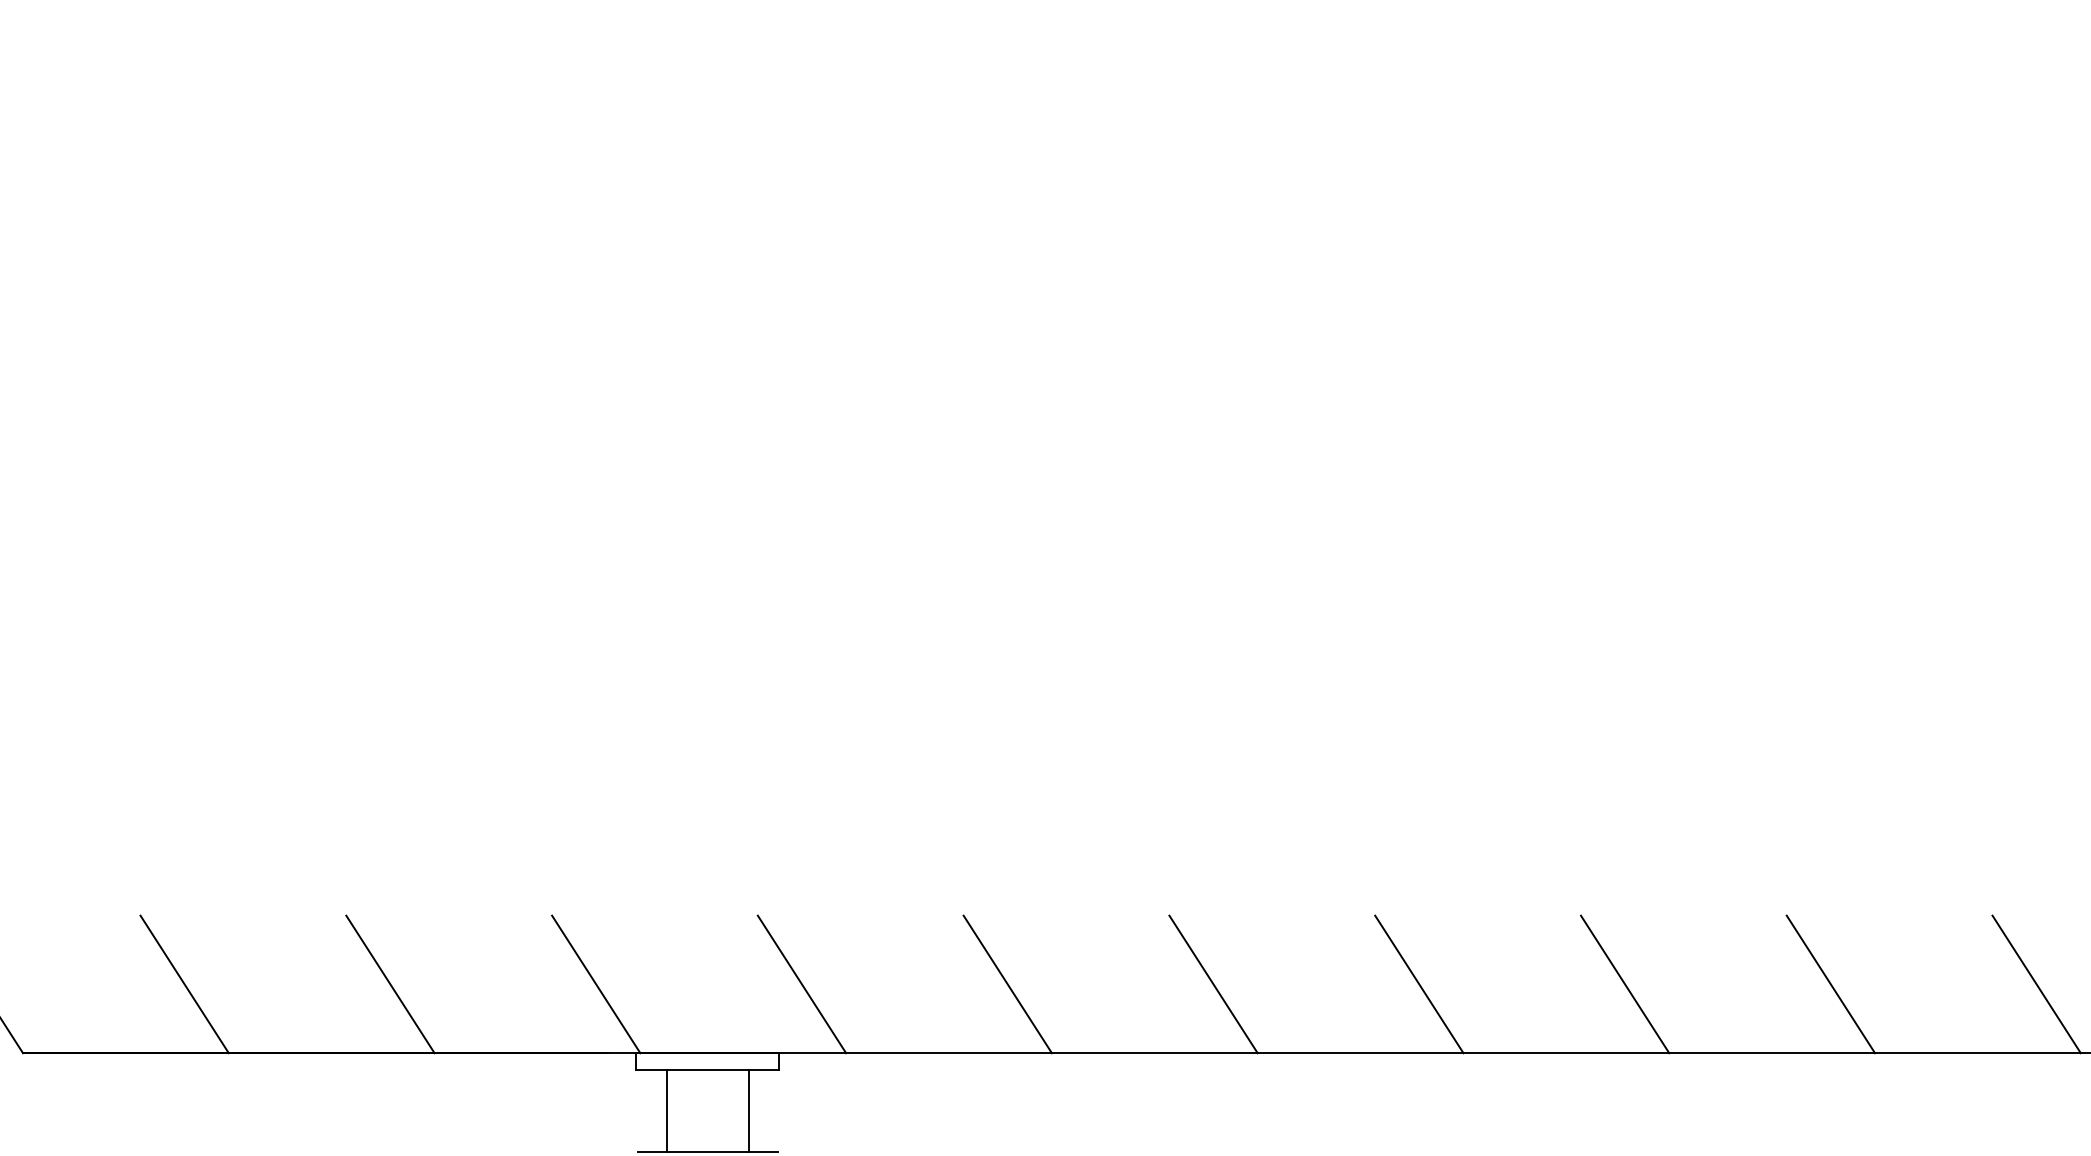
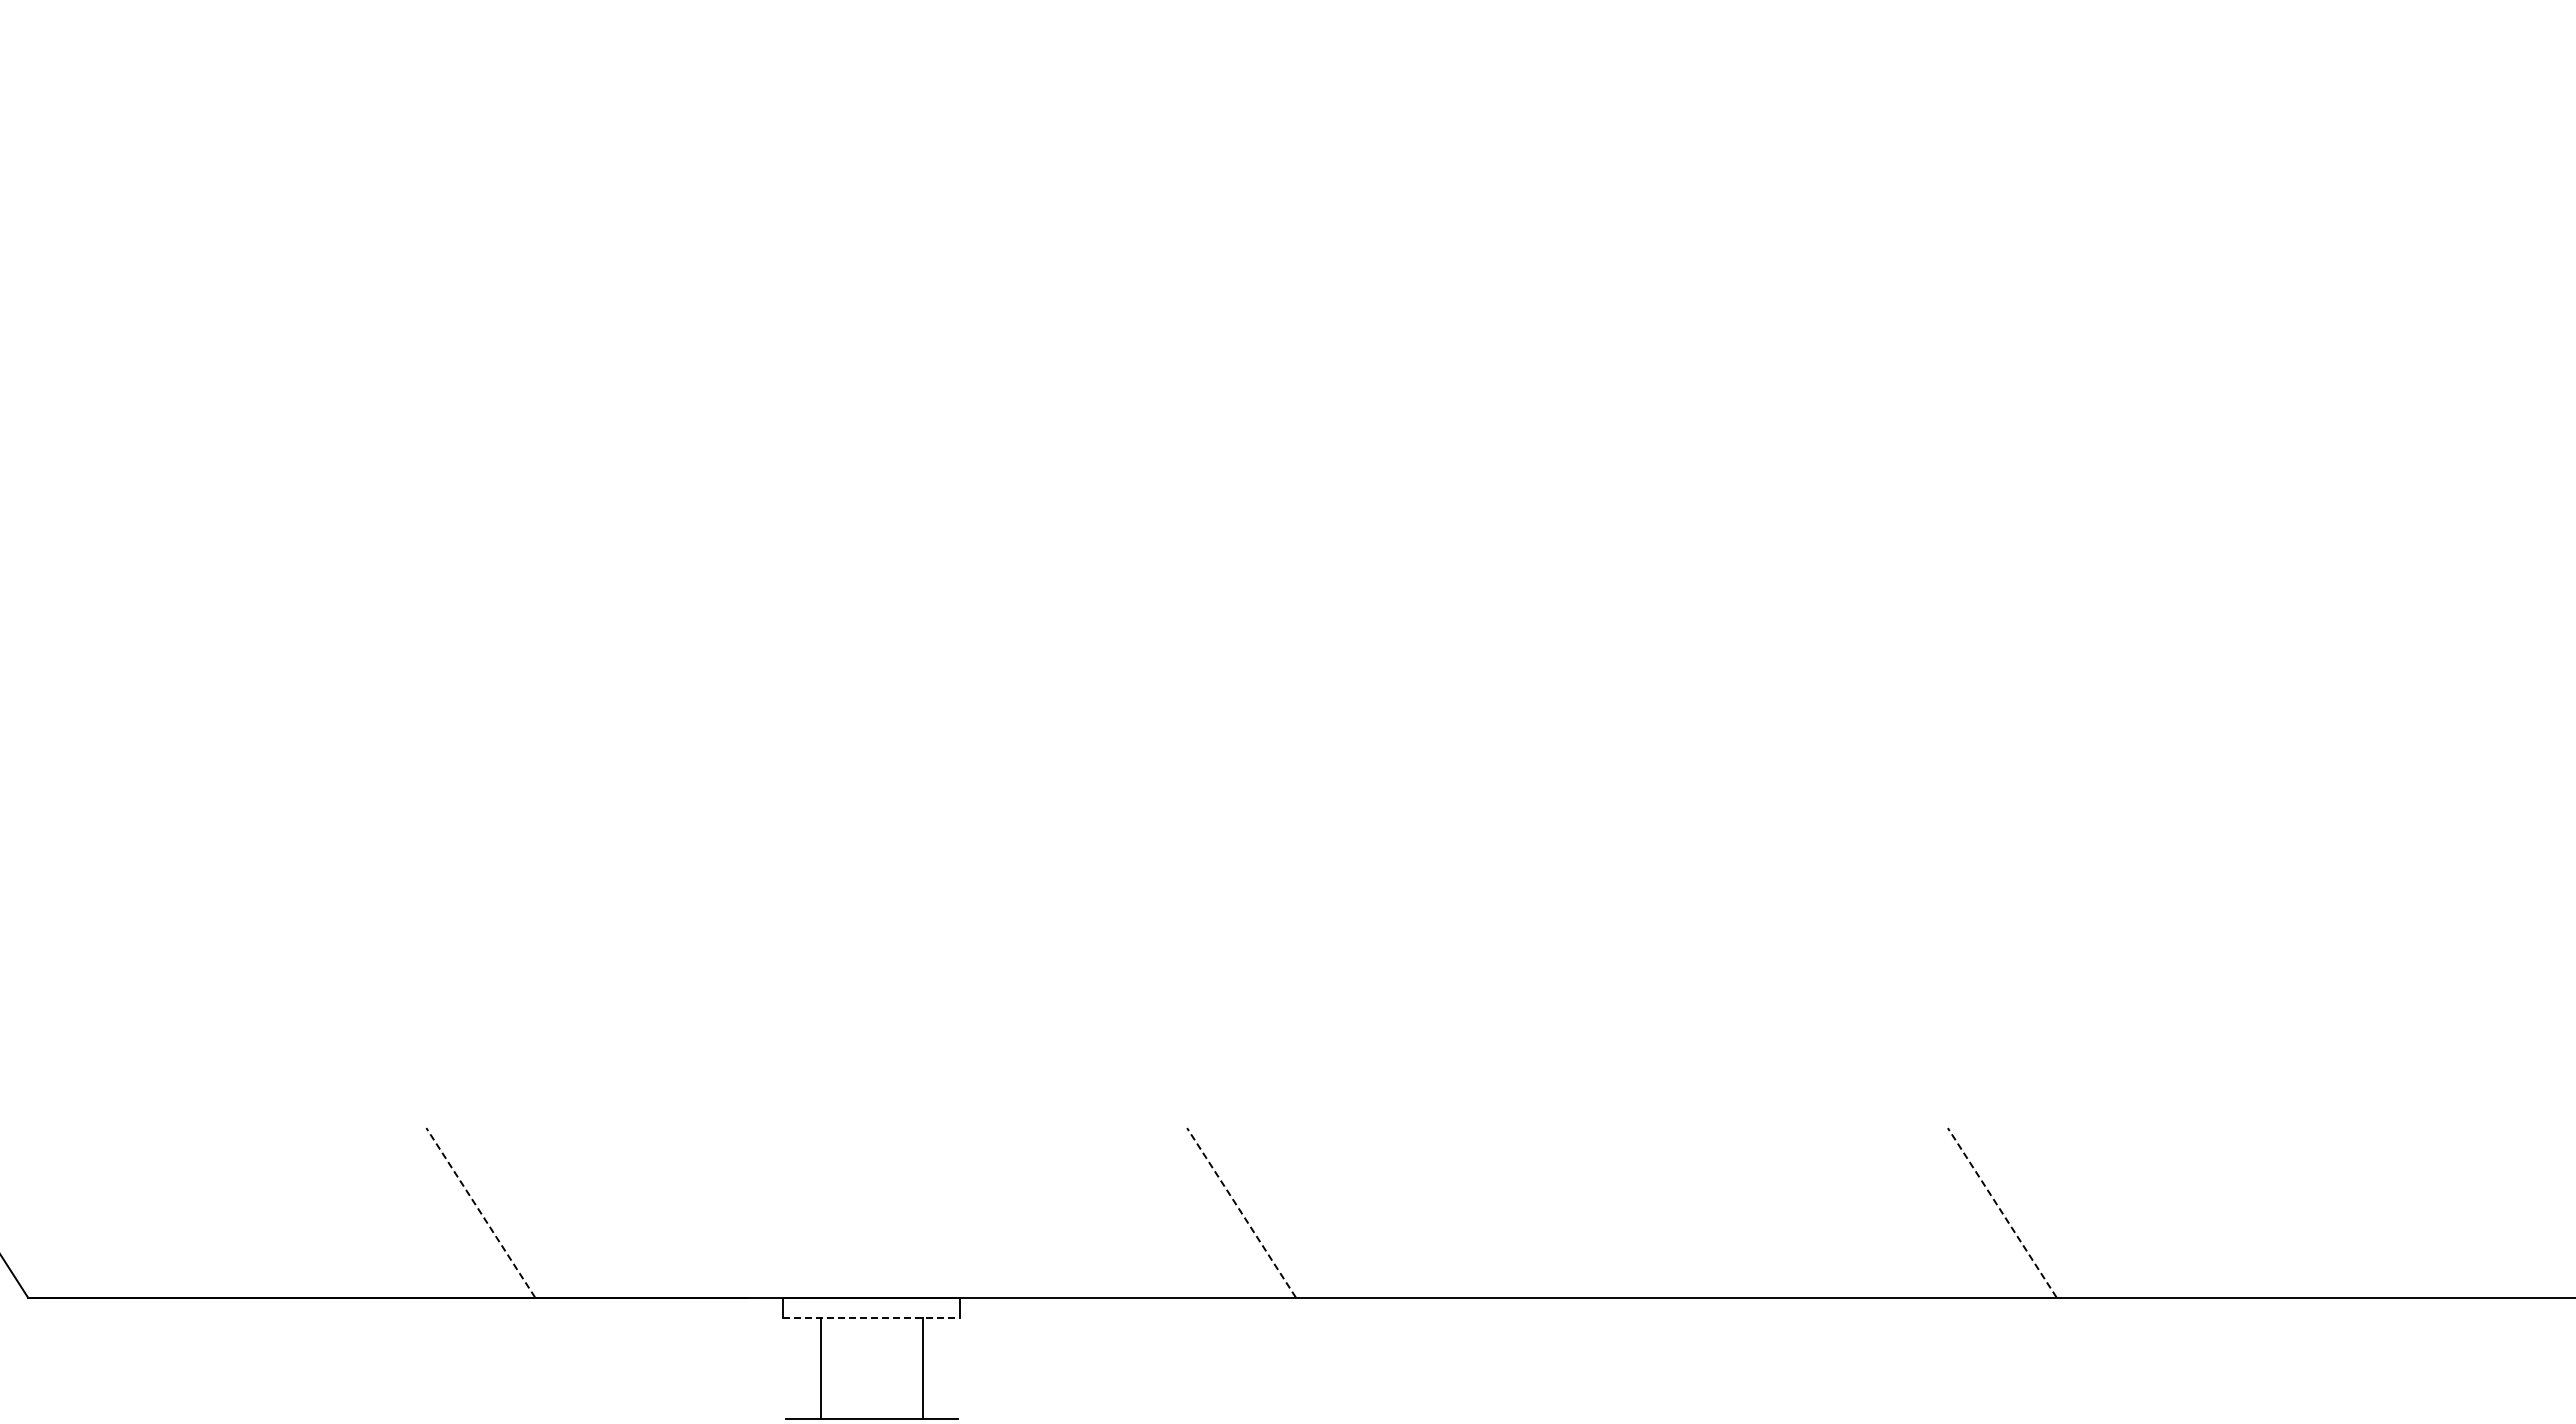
line: (184, 984) -> (226, 1212), removed
line: (390, 984) -> (480, 1212), solid -> dashed
line: (595, 984) -> (733, 1212), removed
line: (801, 984) -> (987, 1212), removed
line: (1007, 984) -> (1241, 1212), solid -> dashed
line: (1213, 984) -> (1494, 1212), removed
line: (1419, 984) -> (1748, 1212), removed
line: (1625, 984) -> (2002, 1212), solid -> dashed
line: (1830, 984) -> (2255, 1212), removed
line: (2036, 984) -> (2509, 1212), removed
line: (707, 1069) -> (871, 1317), solid -> dashed

